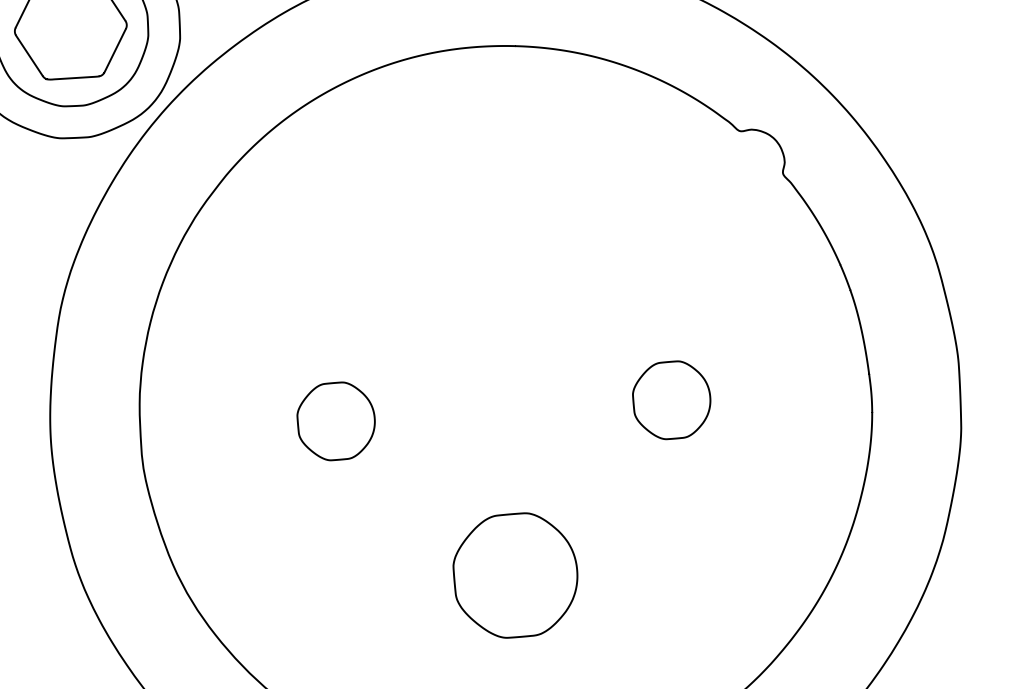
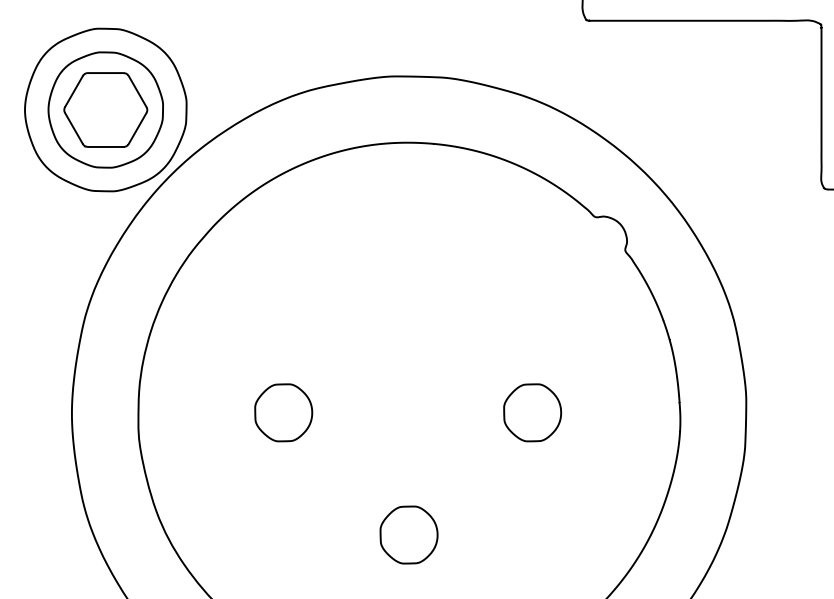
part: (514, 574) -> (408, 534), size x0.62

